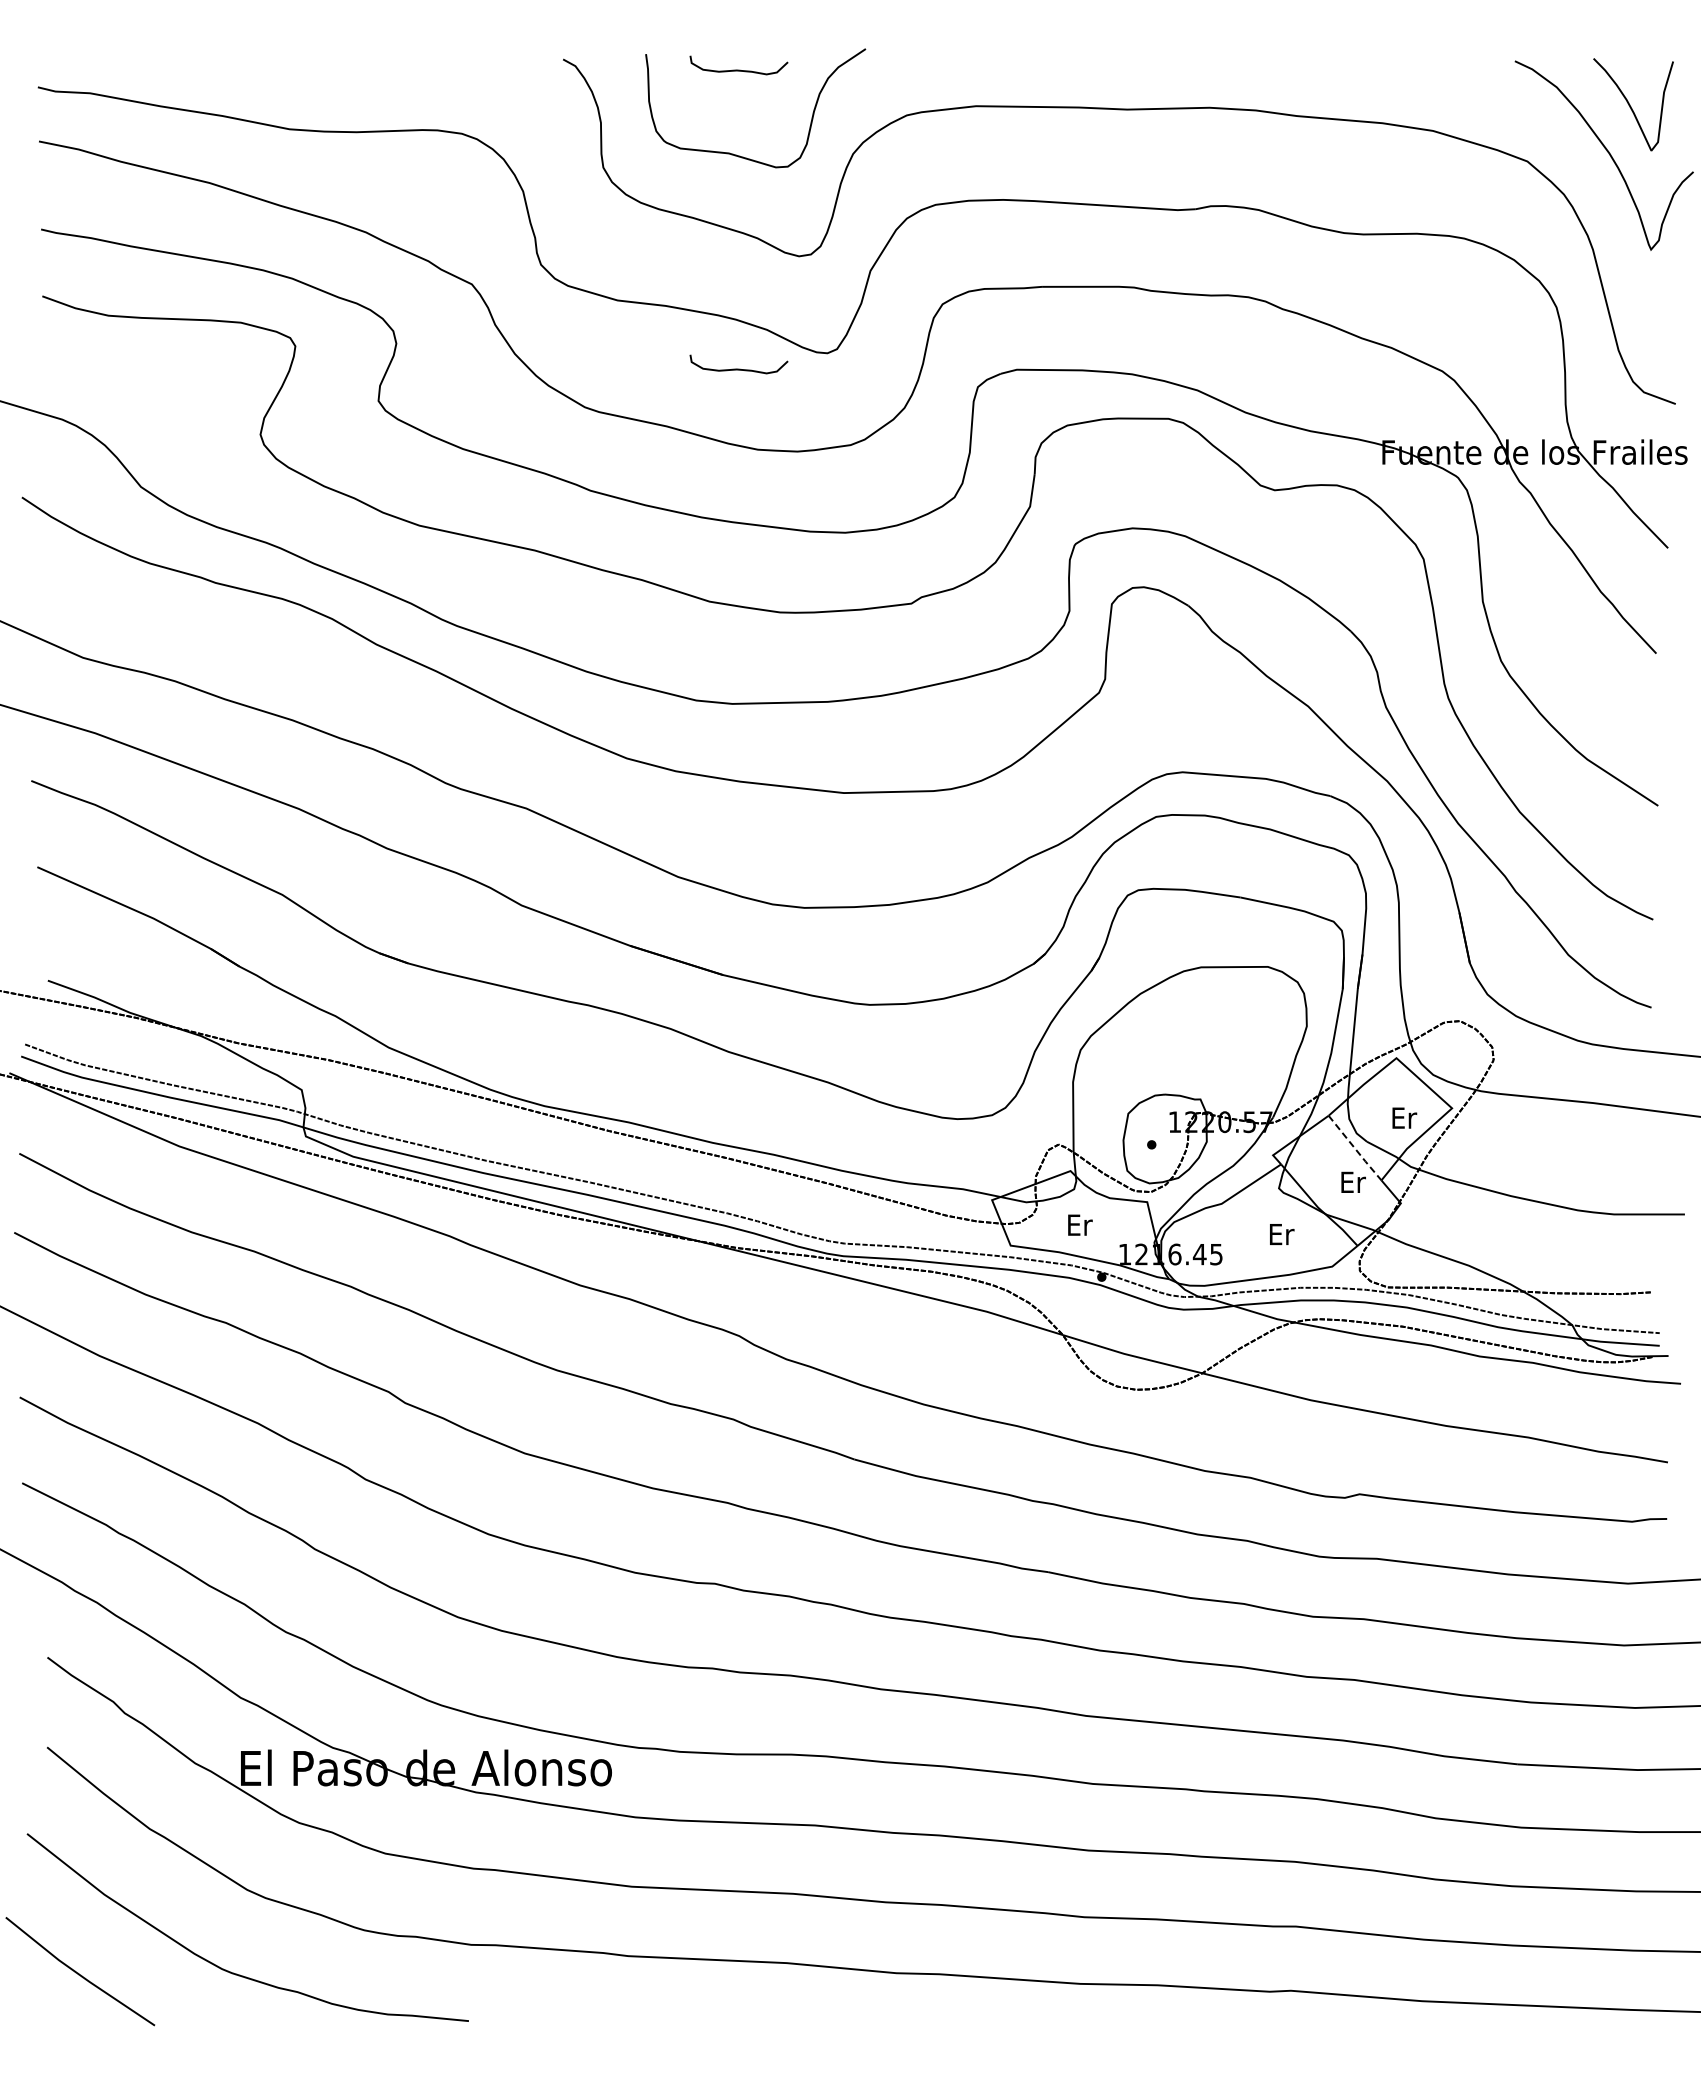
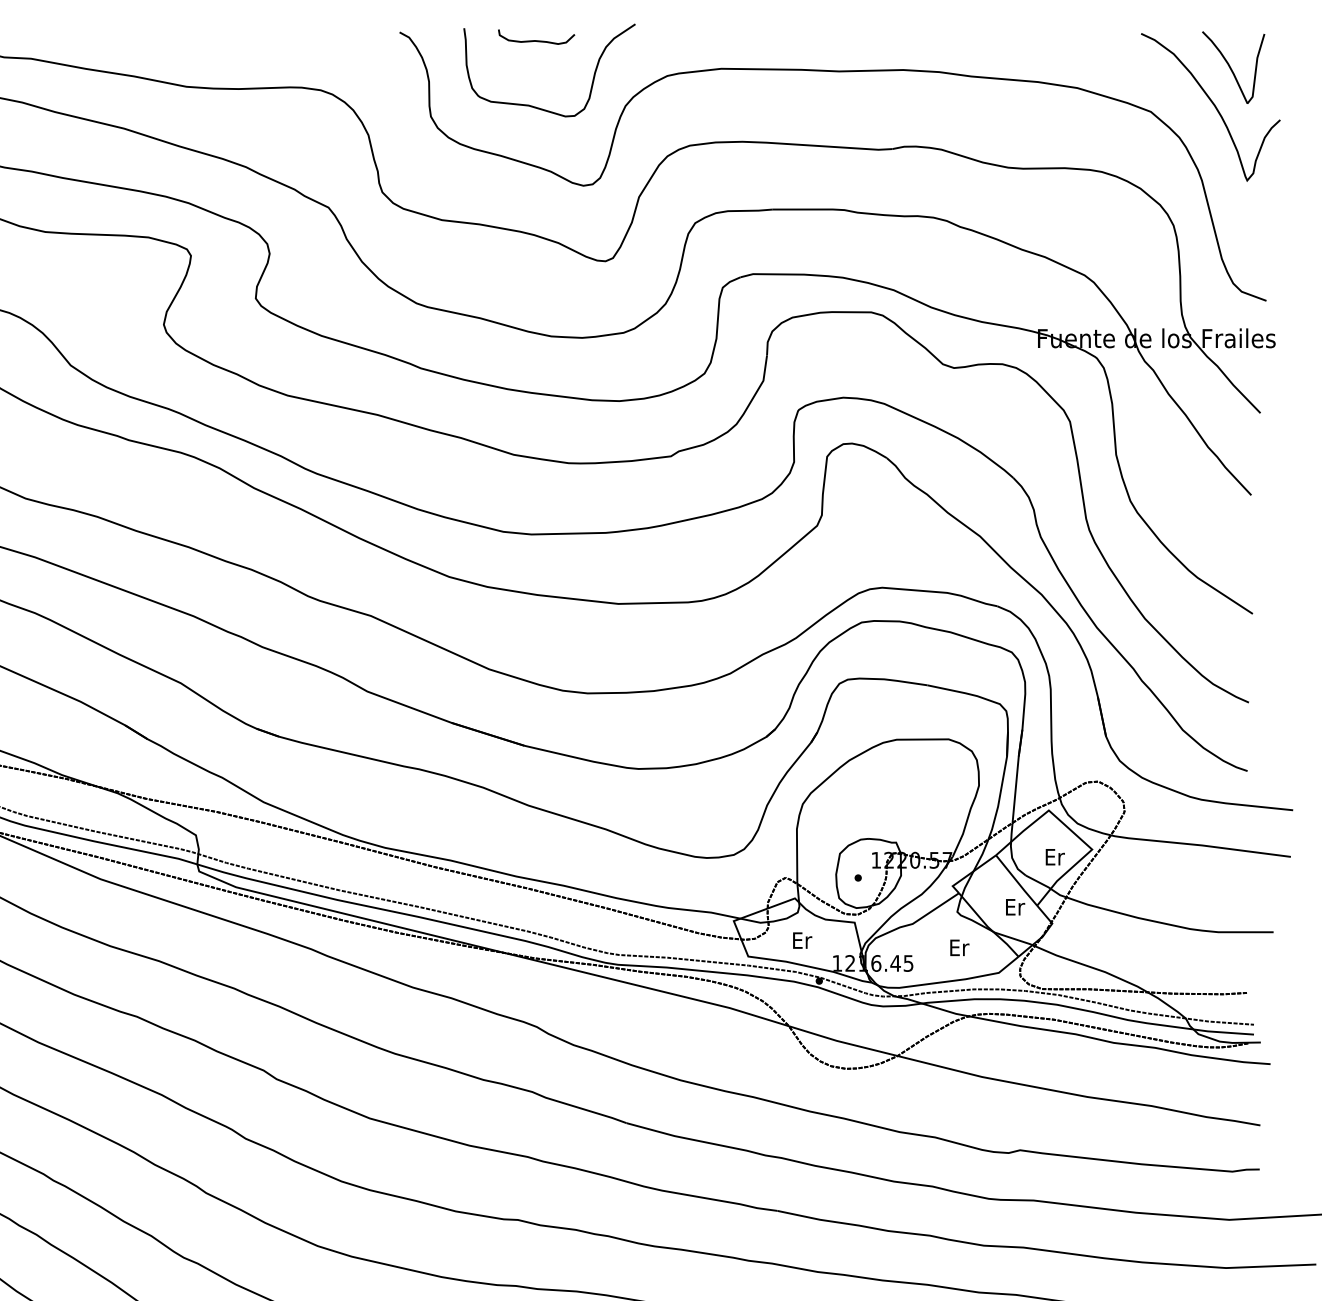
curve: (738, 368) -> (536, 273), removed
line: (1355, 1149) -> (1016, 881), dashed -> solid

